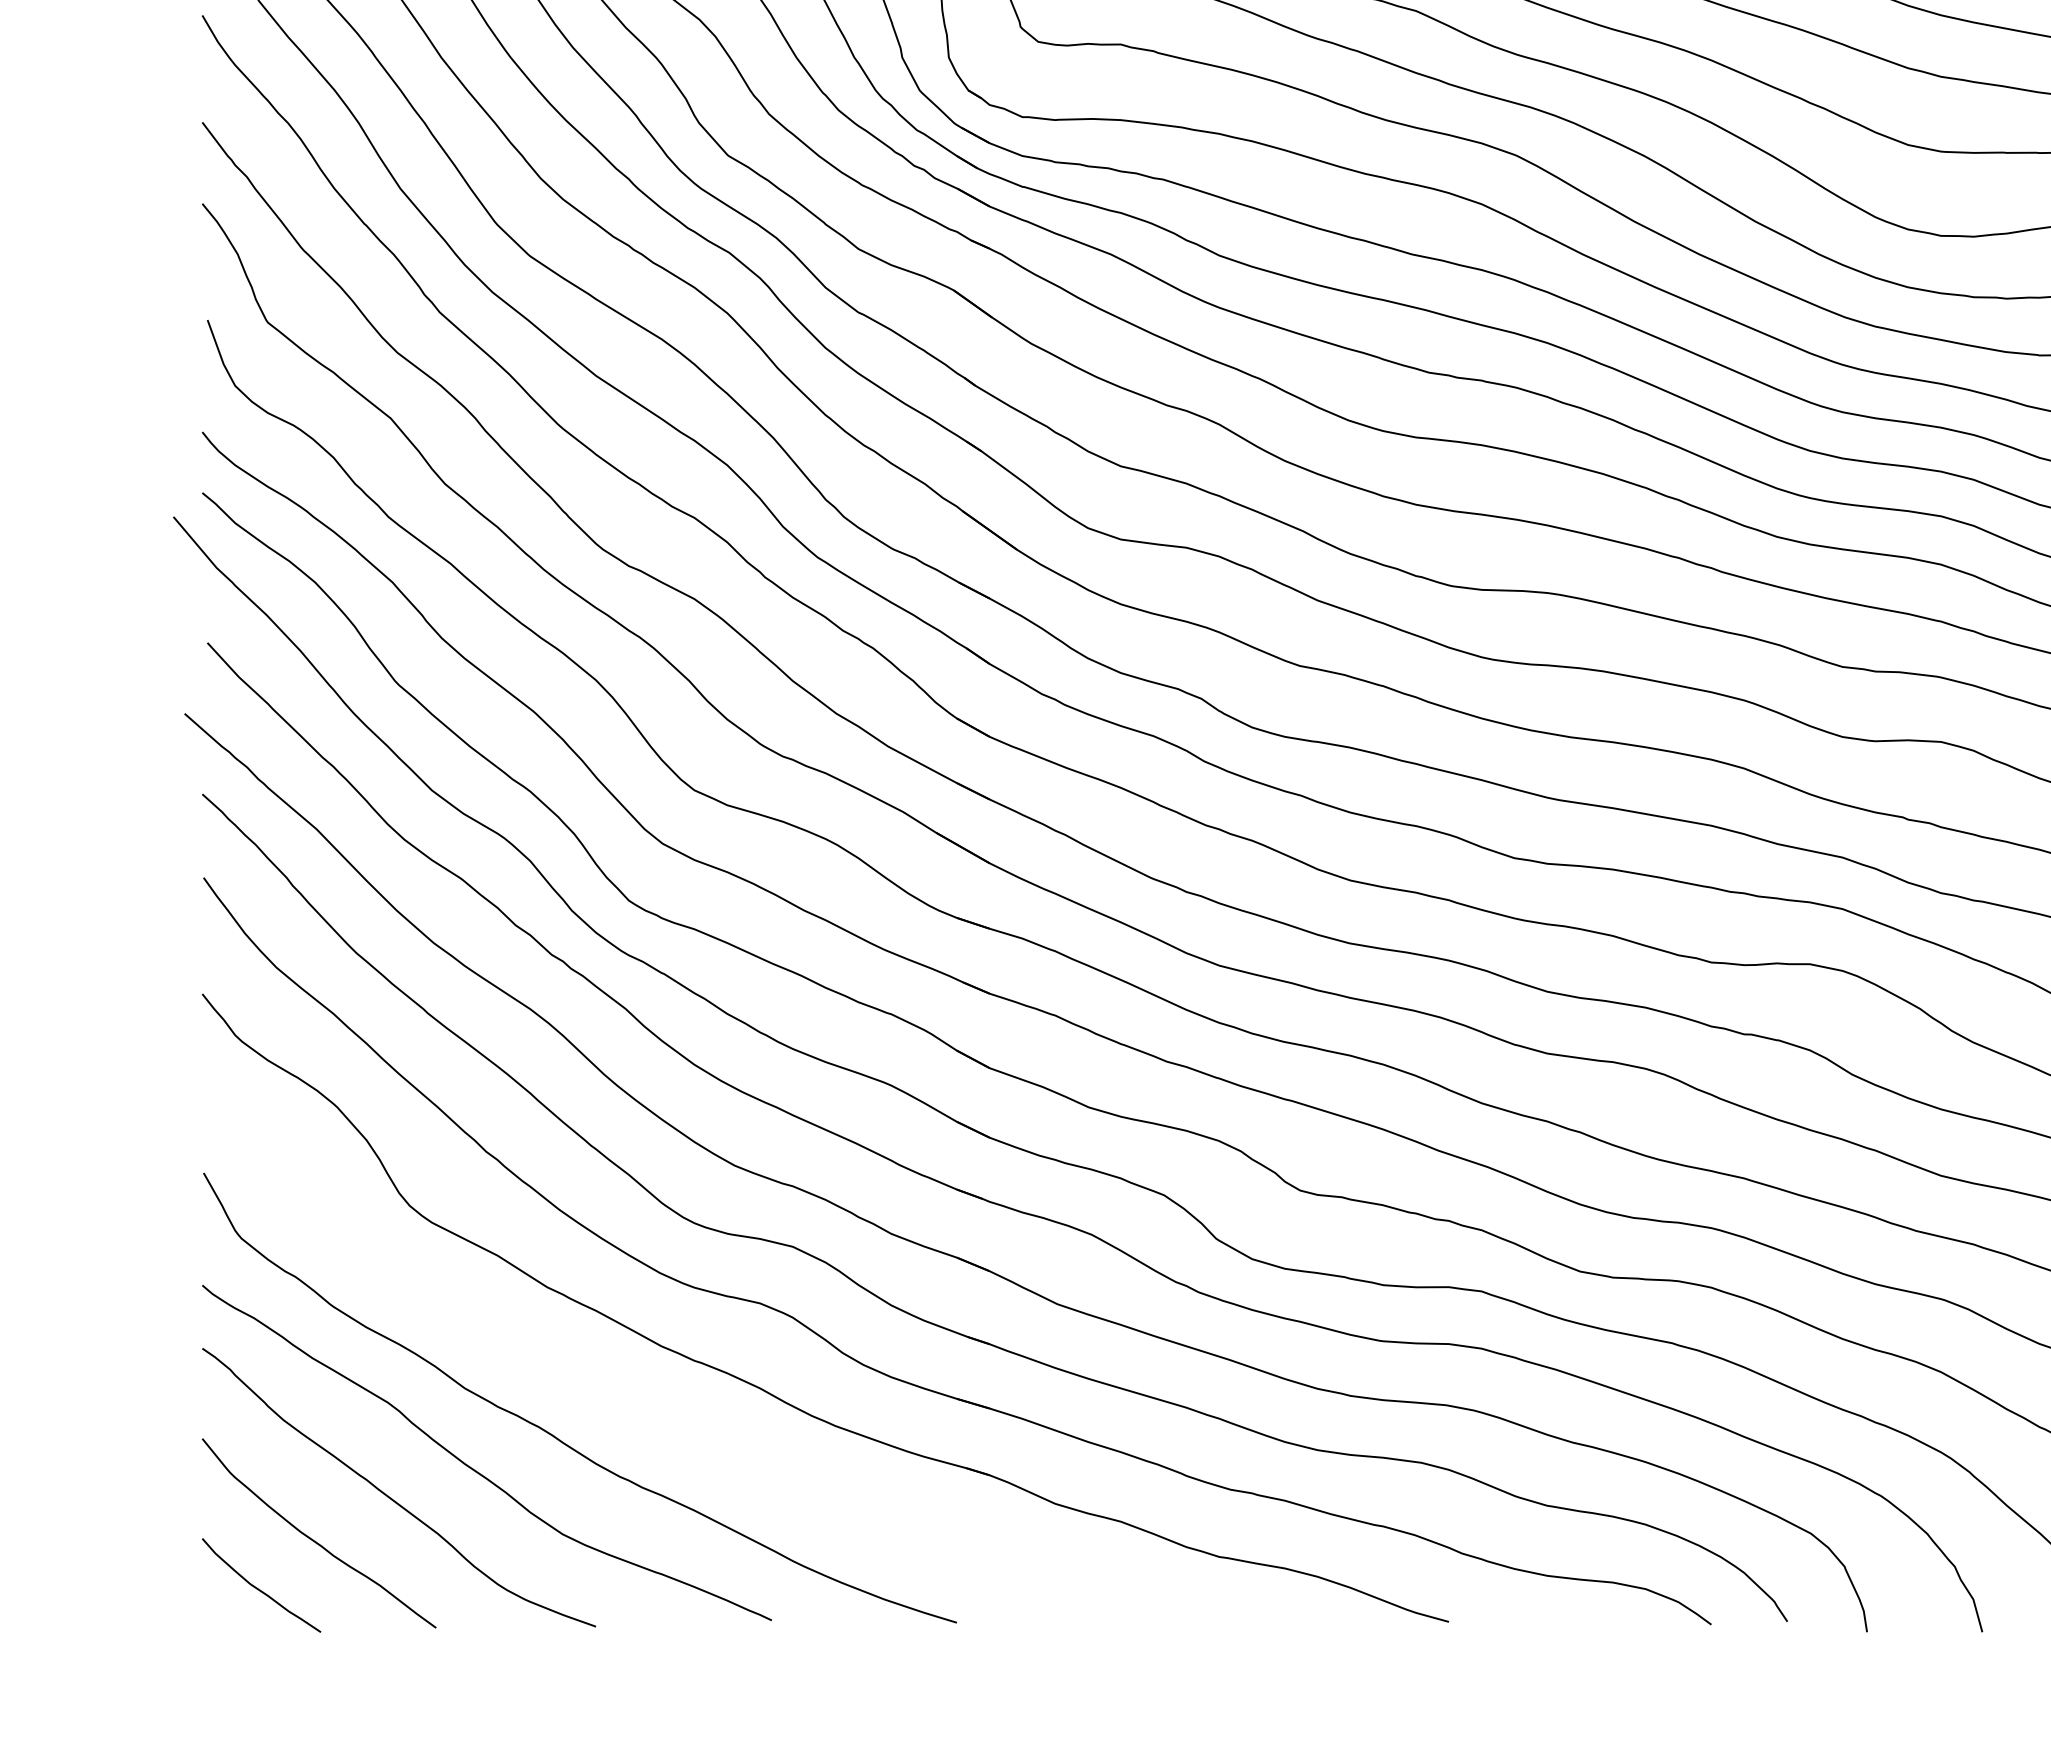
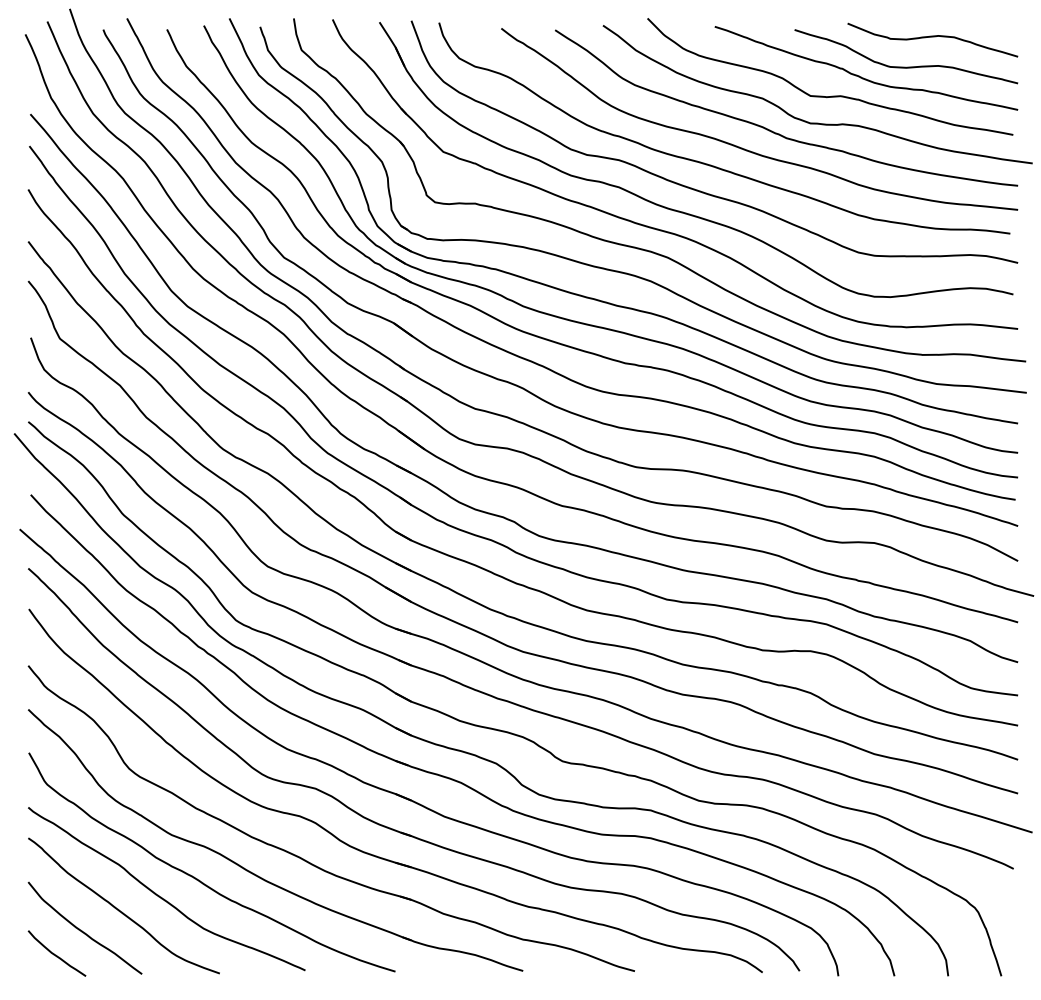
part: (675, 1425) -> (258, 875), added

